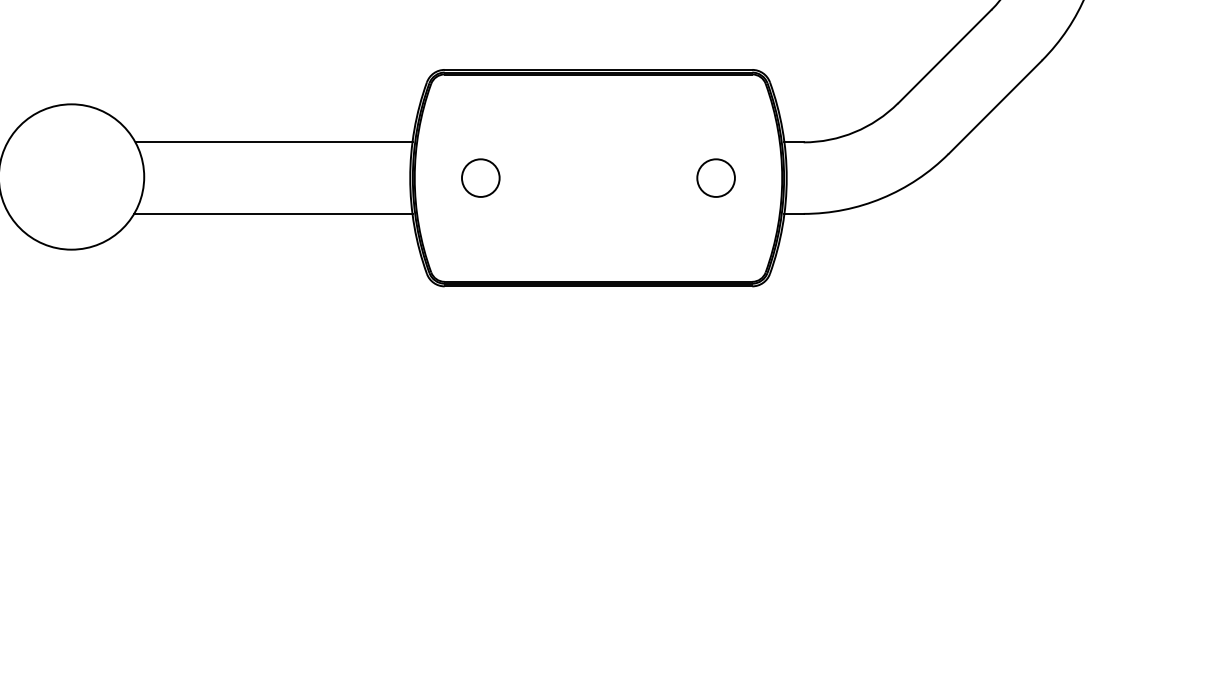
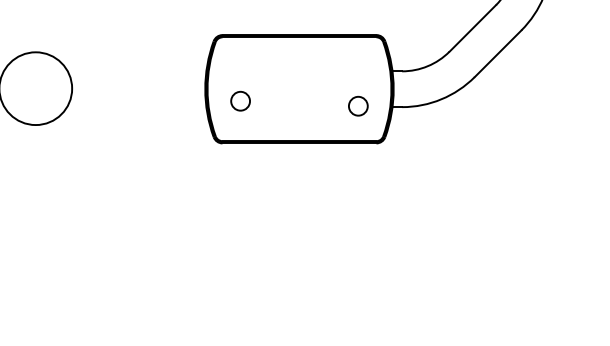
line: (272, 142) -> (136, 71), removed
circle: (480, 176) -> (240, 100), moved
circle: (716, 176) -> (358, 105), moved
line: (272, 214) -> (136, 107), removed

